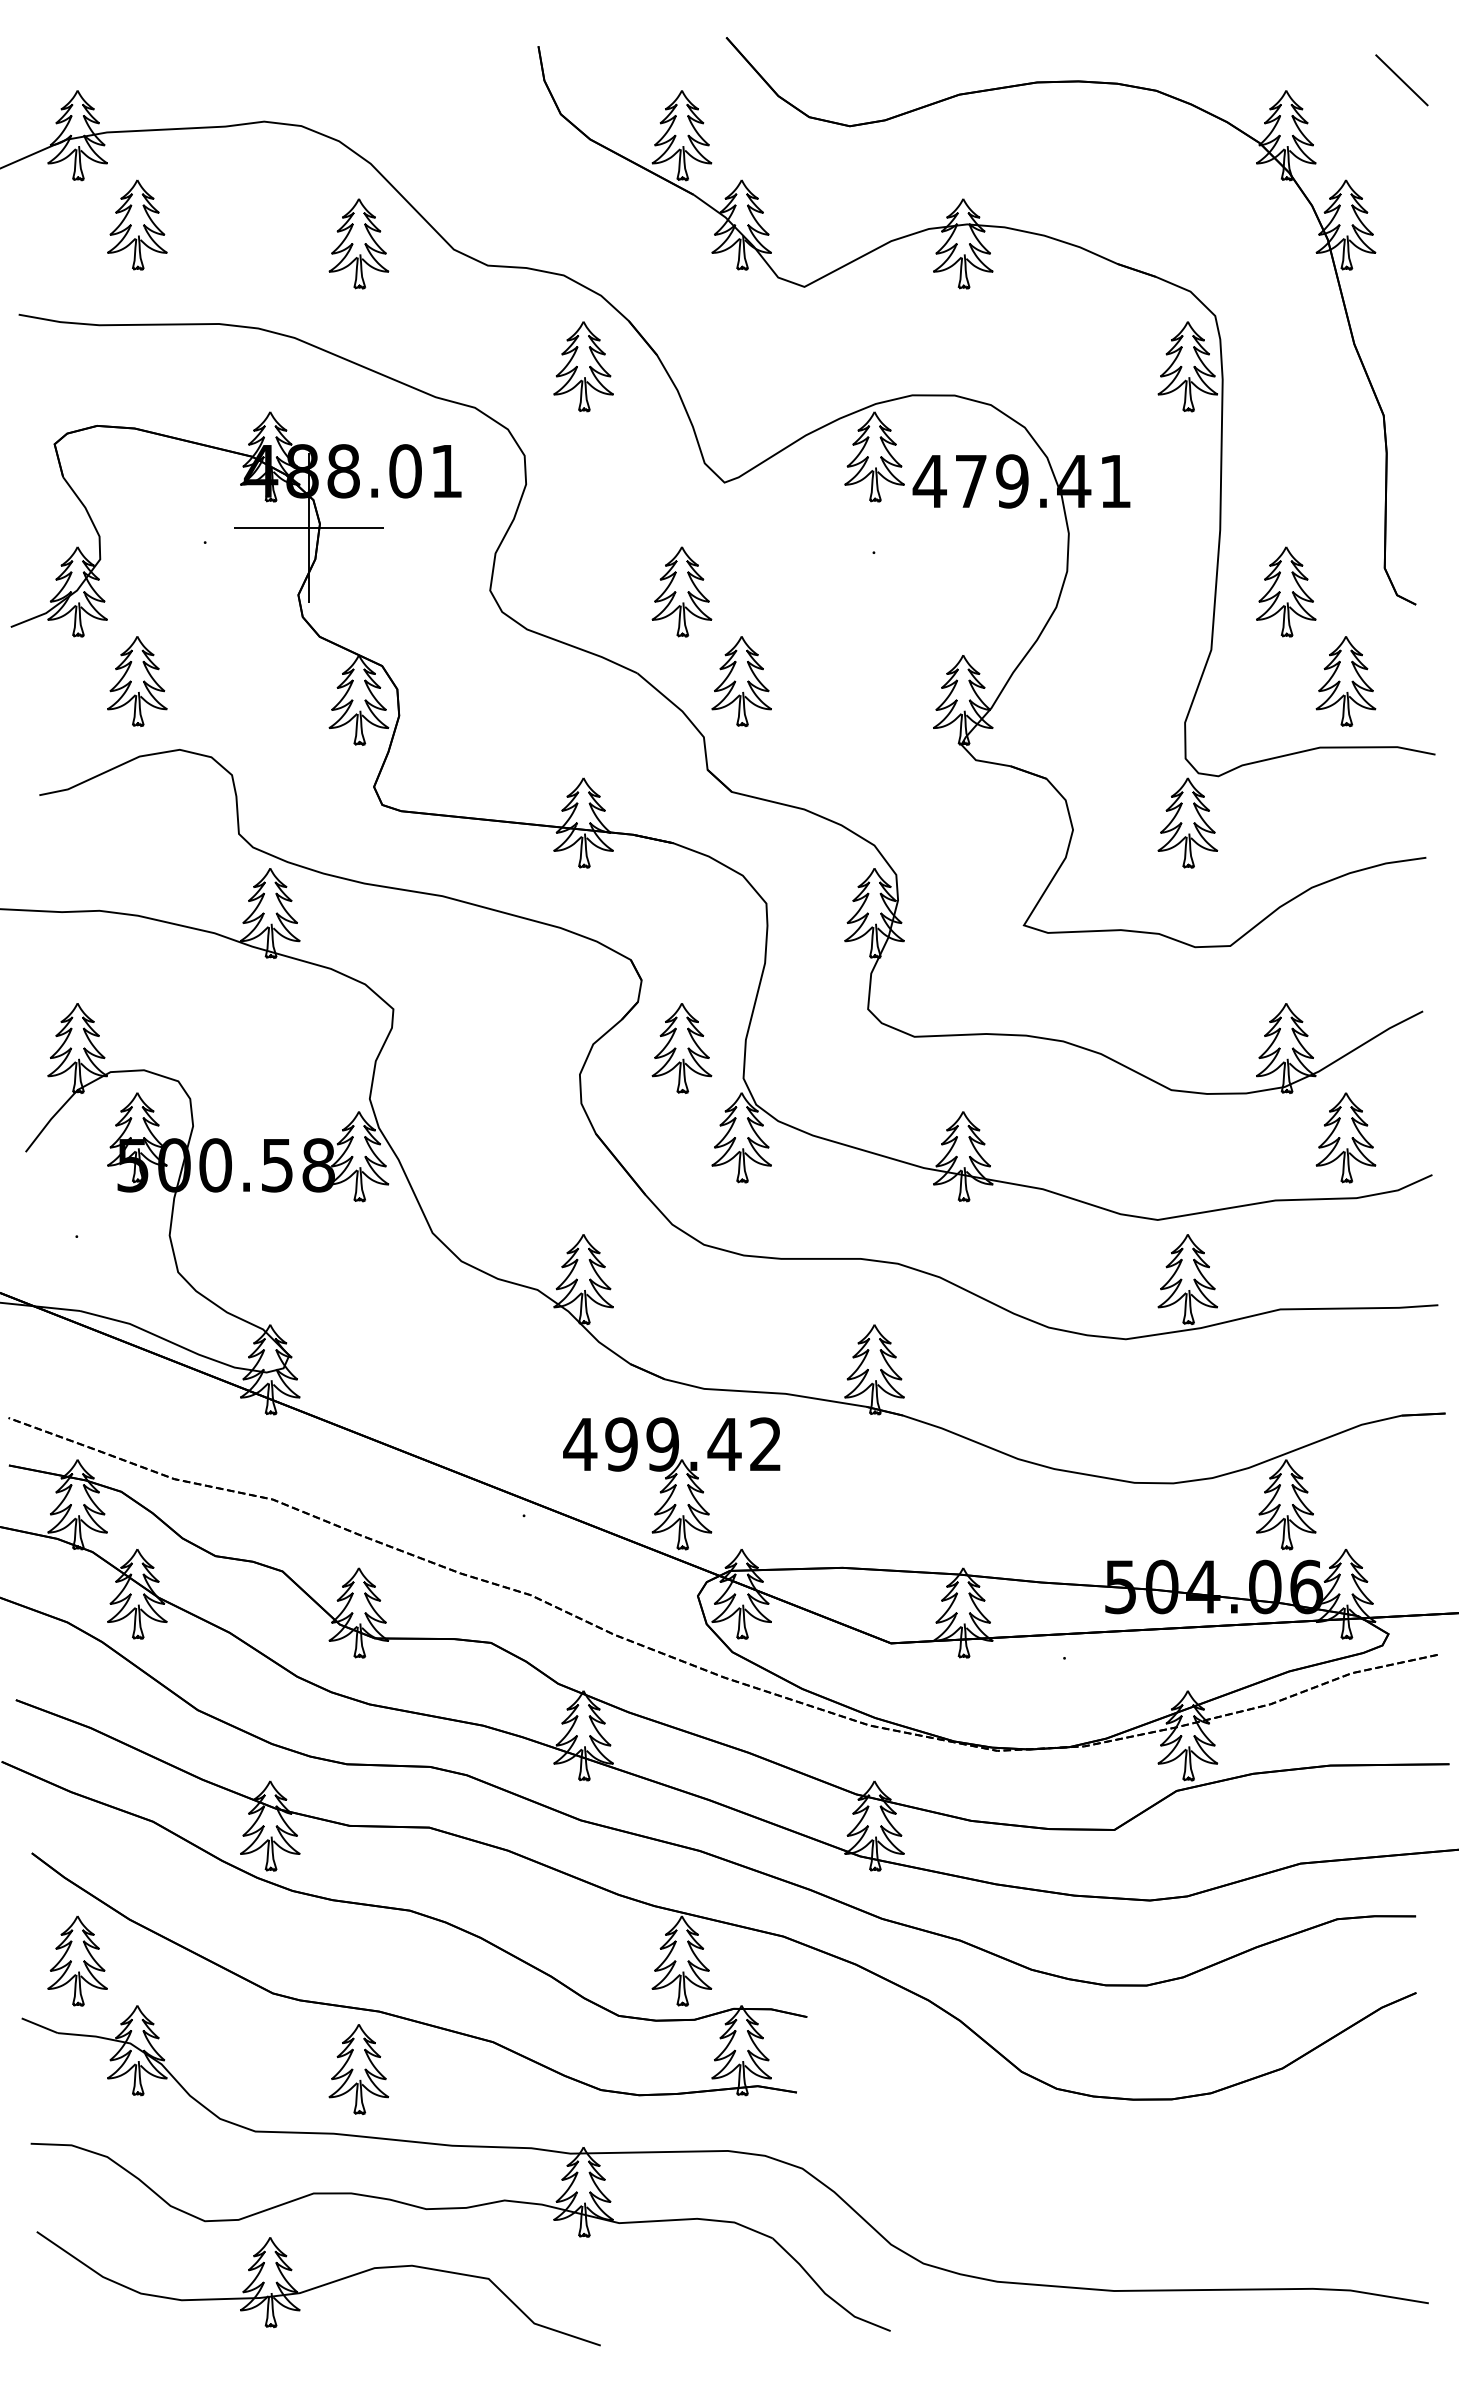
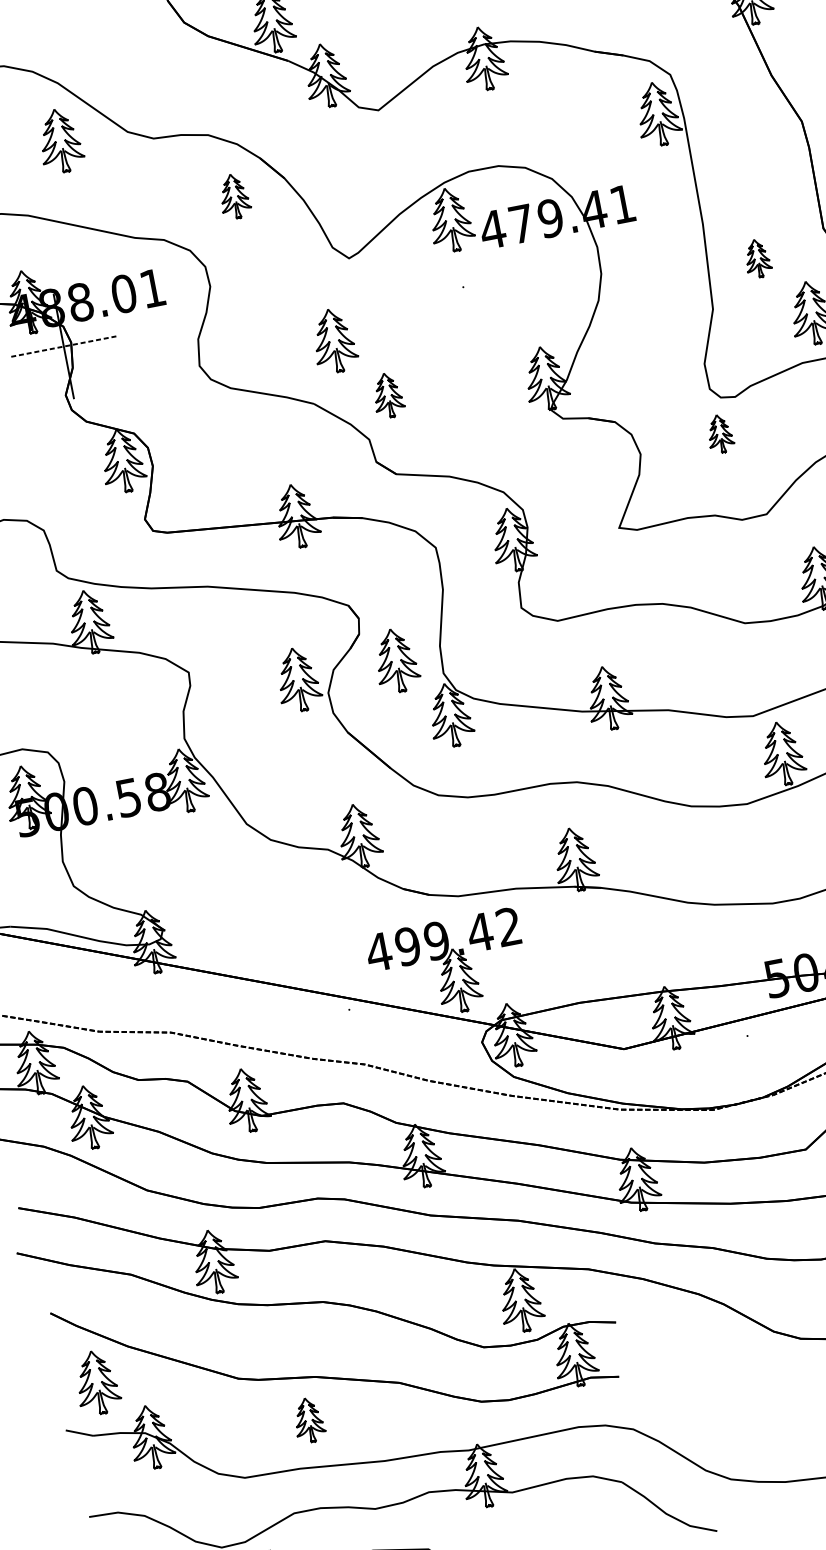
part: (583, 366) -> (234, 196), size x0.7
line: (309, 527) -> (64, 346), solid -> dashed
part: (1286, 591) -> (757, 258), size x0.6
part: (741, 681) -> (388, 395), size x0.7
part: (1187, 822) -> (719, 433), size x0.6
part: (541, 1048) -> (297, 679), added
part: (358, 2069) -> (308, 1420), size x0.7

